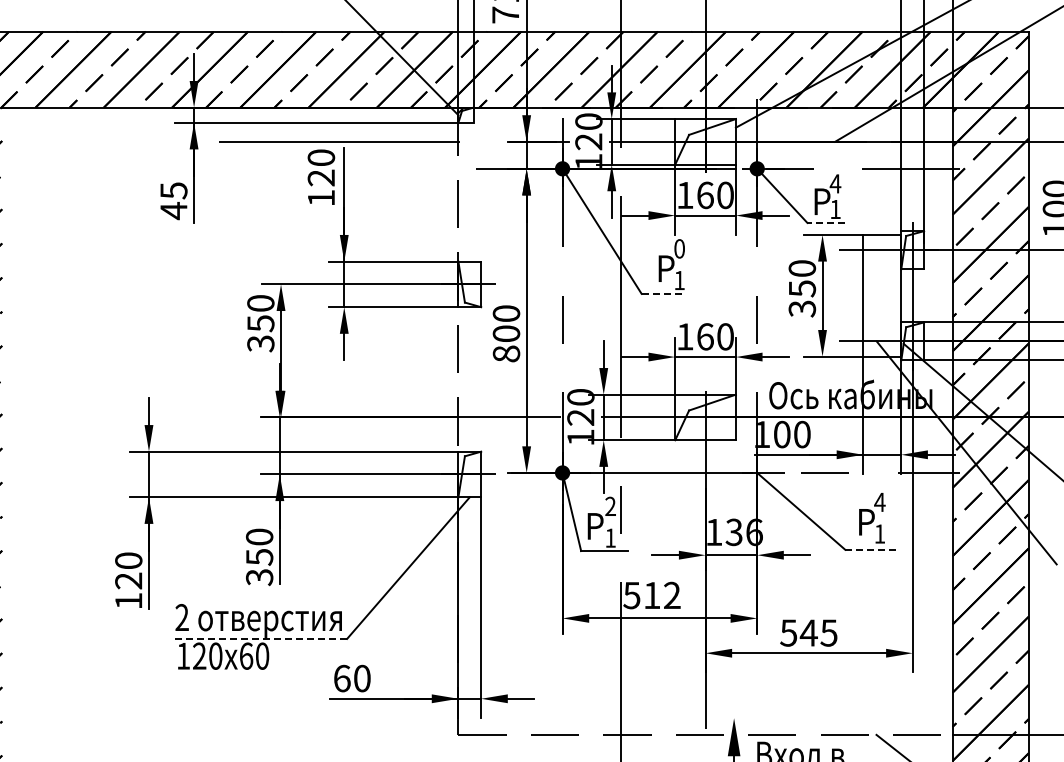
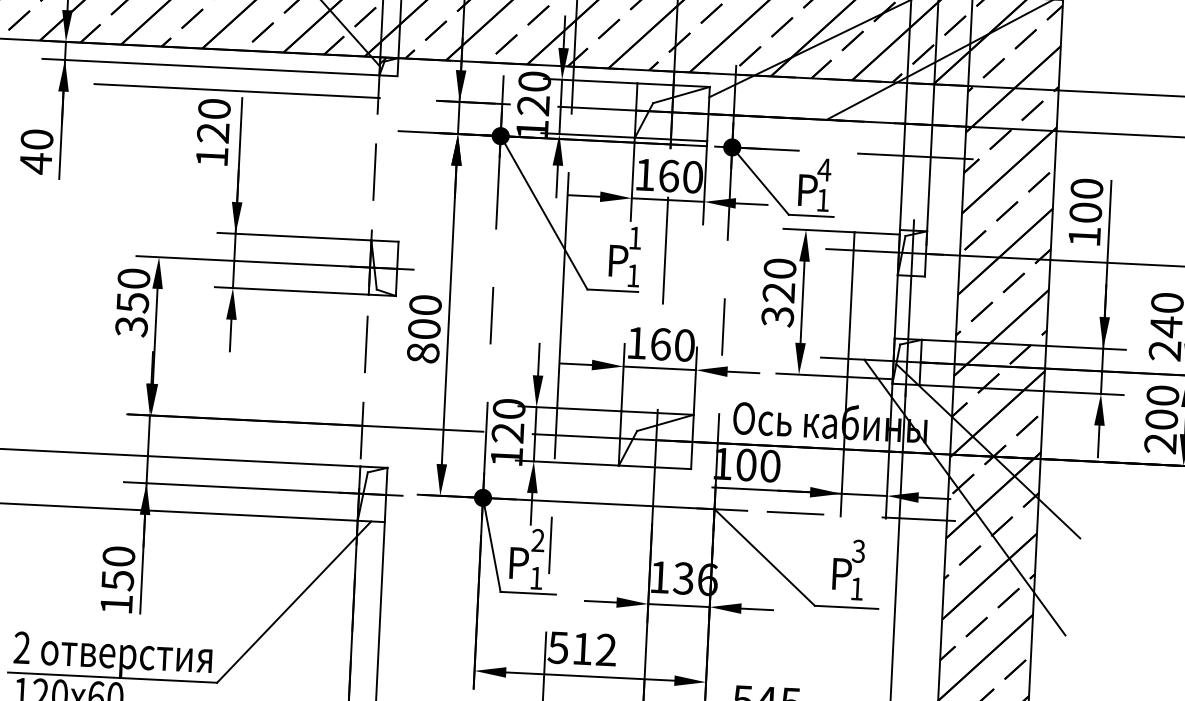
text: (173, 190) -> (36, 139), 45 -> 40
line: (826, 222) -> (811, 215), dashed -> solid
text: (679, 248) -> (635, 237), 0 -> 1
line: (705, 257) -> (665, 249), added
text: (802, 288) -> (779, 292), 350 -> 320
line: (663, 293) -> (613, 290), dashed -> solid
text: (879, 502) -> (858, 551), 4 -> 3
line: (871, 549) -> (846, 606), dashed -> solid
text: (259, 577) -> (116, 604), 350 -> 150
line: (259, 638) -> (112, 677), dashed -> solid

